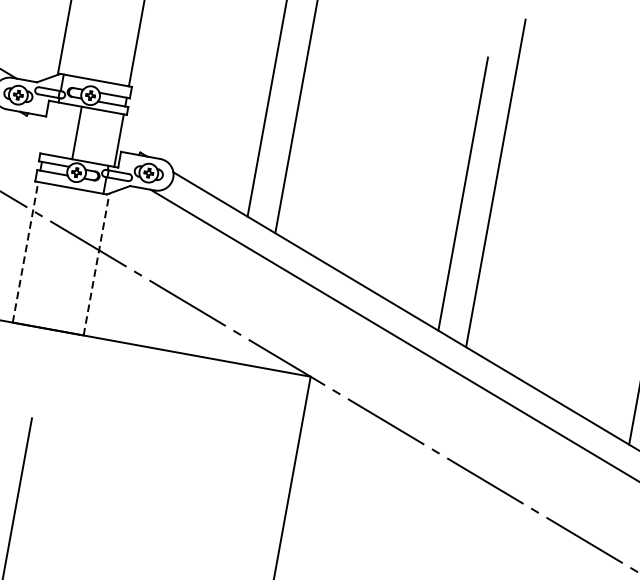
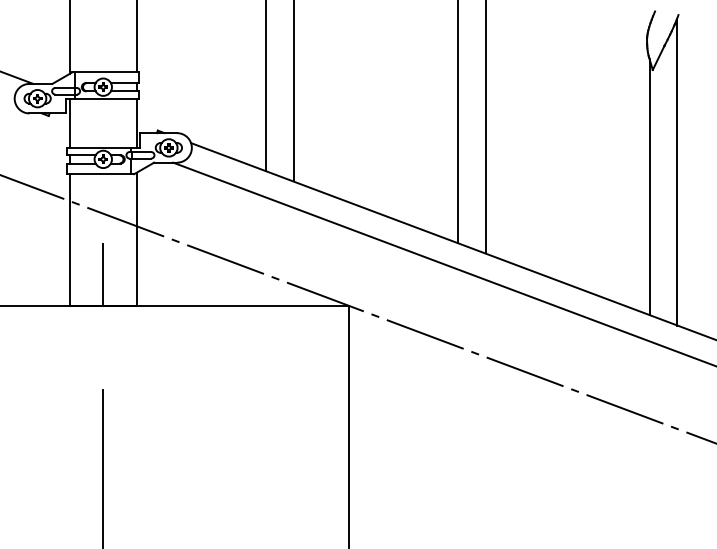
line: (77, 132) -> (70, 122), moved
line: (25, 252) -> (70, 240), dashed -> solid
line: (96, 264) -> (136, 239), dashed -> solid
line: (54, 295) -> (103, 274), added

